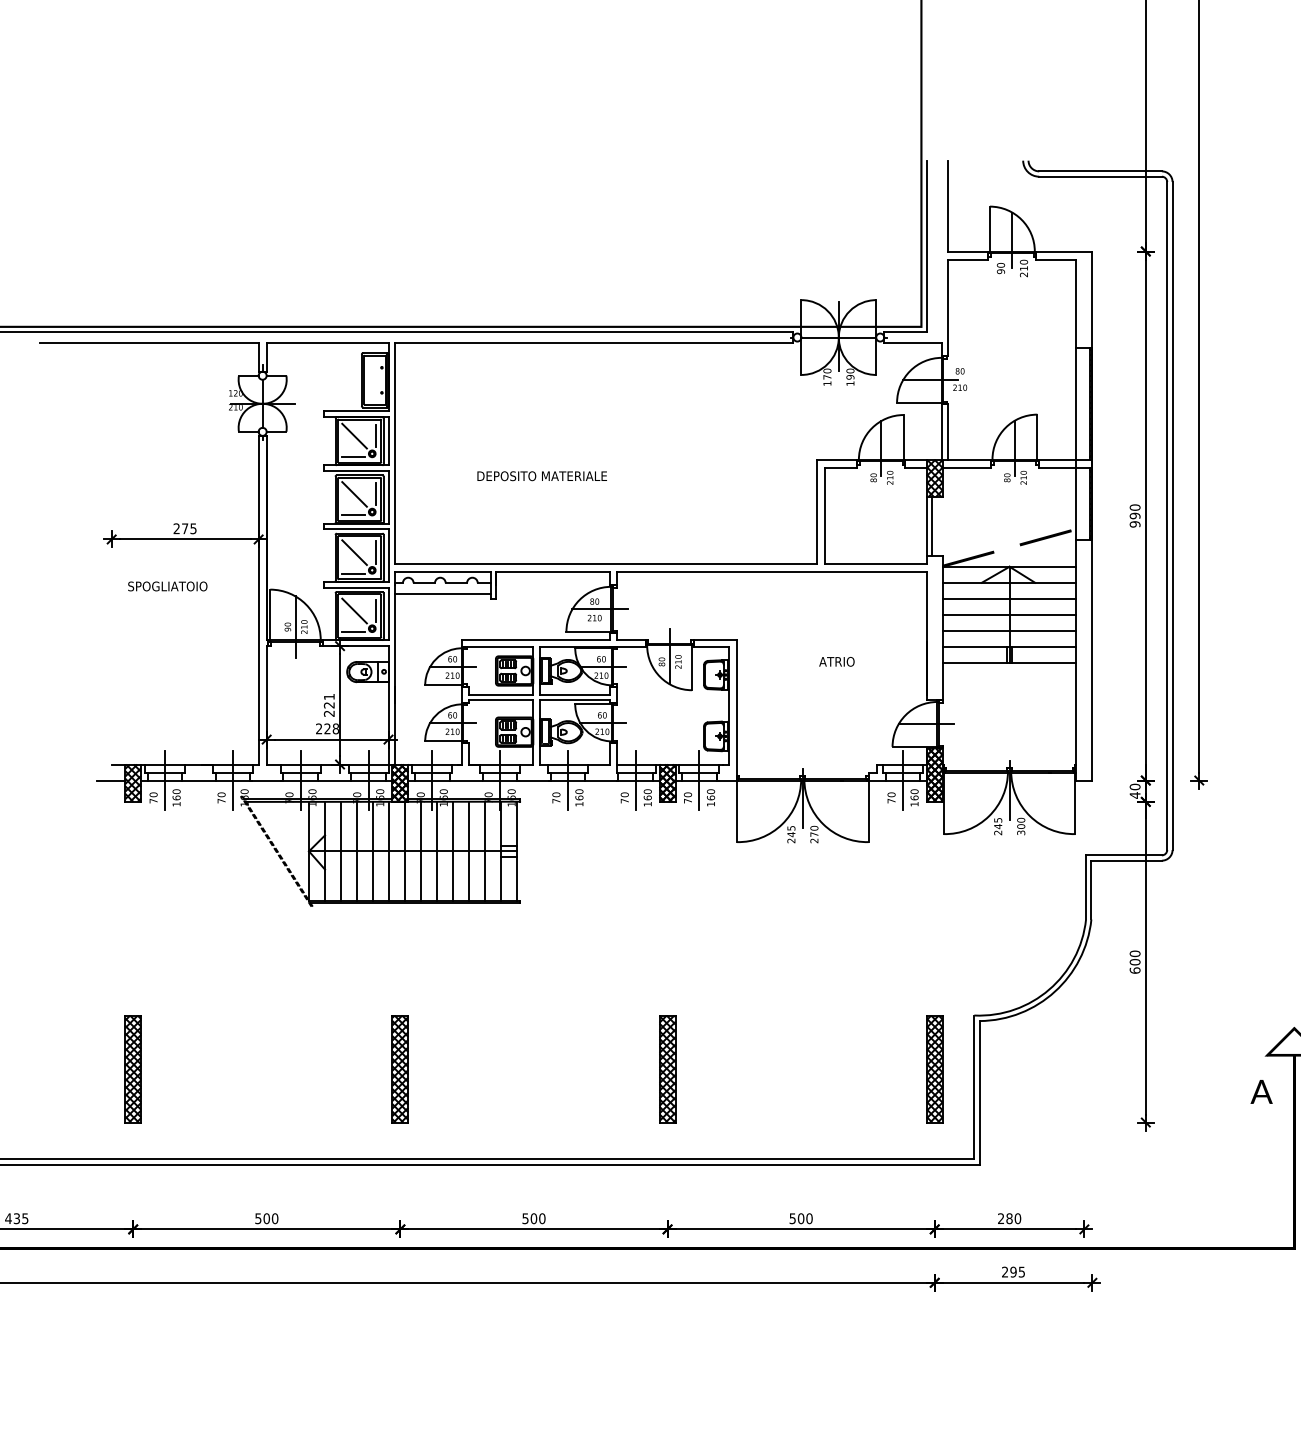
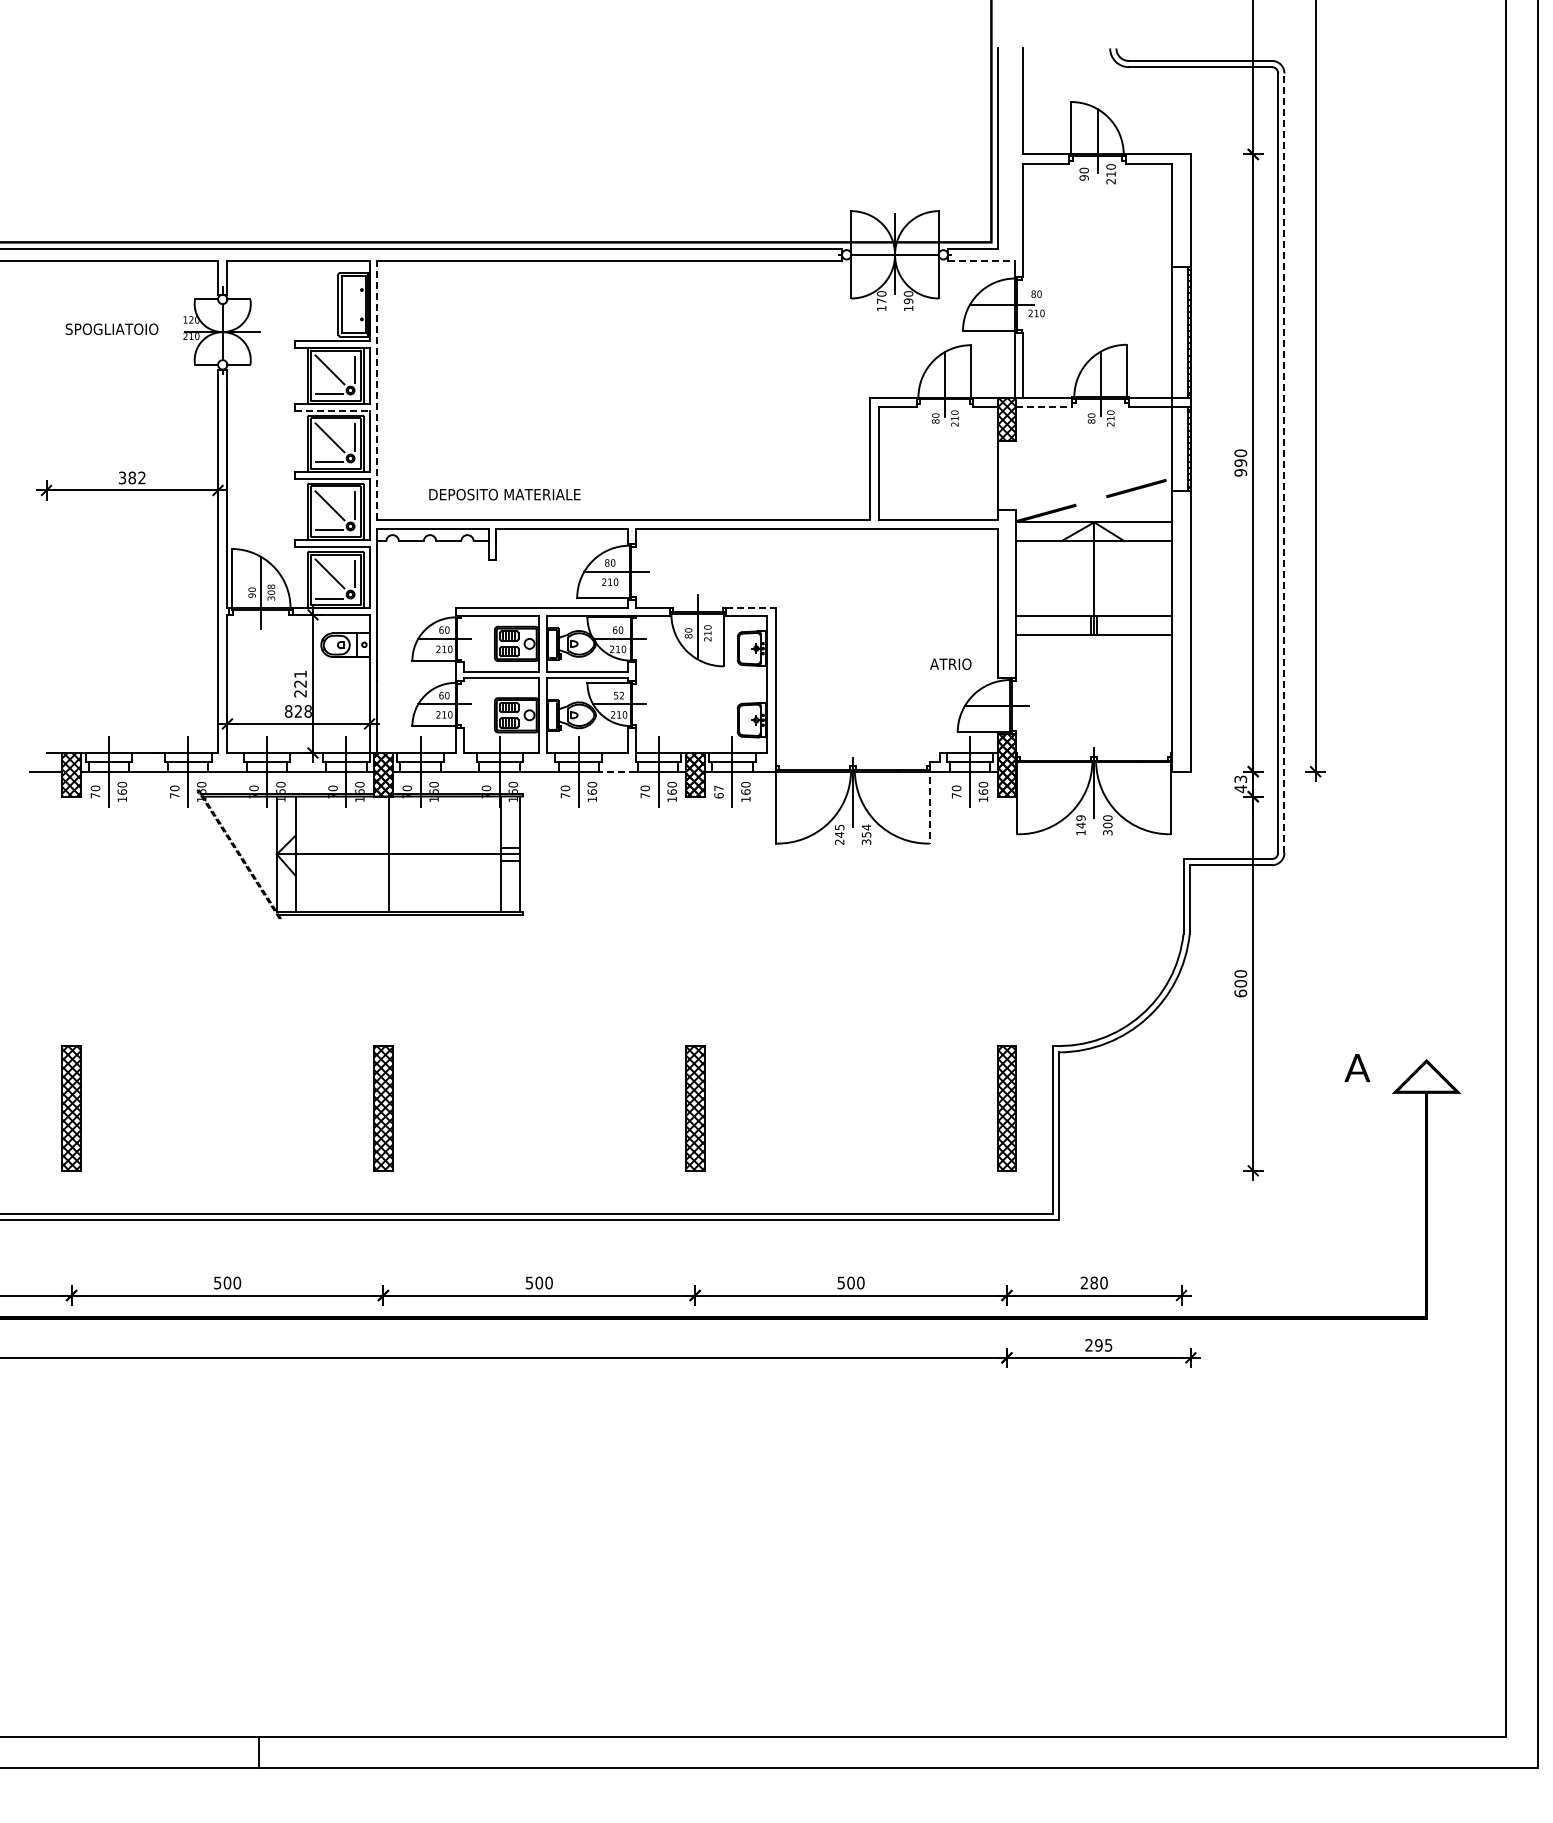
line: (912, 343) -> (981, 261), solid -> dashed
line: (395, 452) -> (377, 389), solid -> dashed
line: (966, 467) -> (1044, 406), solid -> dashed
line: (356, 470) -> (332, 410), solid -> dashed
text: (541, 476) -> (504, 494), moved
line: (1172, 516) -> (1284, 463), solid -> dashed
line: (931, 526) -> (1003, 475), removed
text: (184, 528) -> (131, 477), 275 -> 382
text: (167, 585) -> (111, 328), moved
line: (443, 593) -> (433, 553), removed
line: (1009, 598) -> (1094, 559), removed
line: (1009, 614) -> (1094, 578), removed
text: (304, 626) -> (271, 592), 210 -> 308
line: (1009, 631) -> (1094, 597), removed
line: (715, 639) -> (751, 607), solid -> dashed
text: (836, 661) -> (950, 663), moved
text: (602, 715) -> (619, 695), 60 -> 52
text: (319, 728) -> (288, 711), 228 -> 828
line: (600, 780) -> (617, 771), solid -> dashed
text: (1134, 787) -> (1240, 779), 40 -> 43
text: (687, 797) -> (718, 791), 70 -> 67
line: (868, 808) -> (929, 804), solid -> dashed
text: (997, 826) -> (1080, 825), 245 -> 149
text: (814, 834) -> (866, 834), 270 -> 354
line: (341, 851) -> (314, 854), removed
line: (356, 851) -> (332, 854), removed
line: (373, 851) -> (351, 854), removed
line: (389, 851) -> (370, 854), removed
line: (421, 851) -> (407, 854), removed
line: (437, 851) -> (426, 854), removed
line: (453, 851) -> (445, 854), removed
line: (469, 851) -> (463, 854), removed
line: (485, 851) -> (482, 854), removed
text: (1261, 1092) -> (1357, 1068), moved

